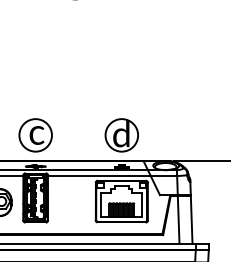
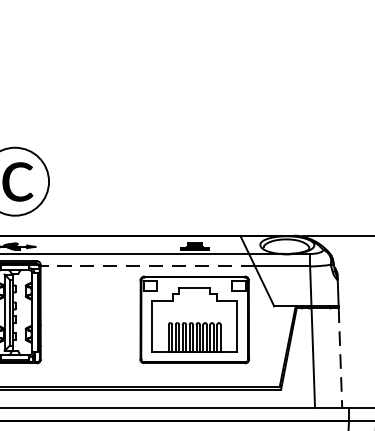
part: (121, 135) -> (194, 181), removed
line: (98, 176) -> (146, 267), solid -> dashed
line: (191, 219) -> (340, 357), solid -> dashed

